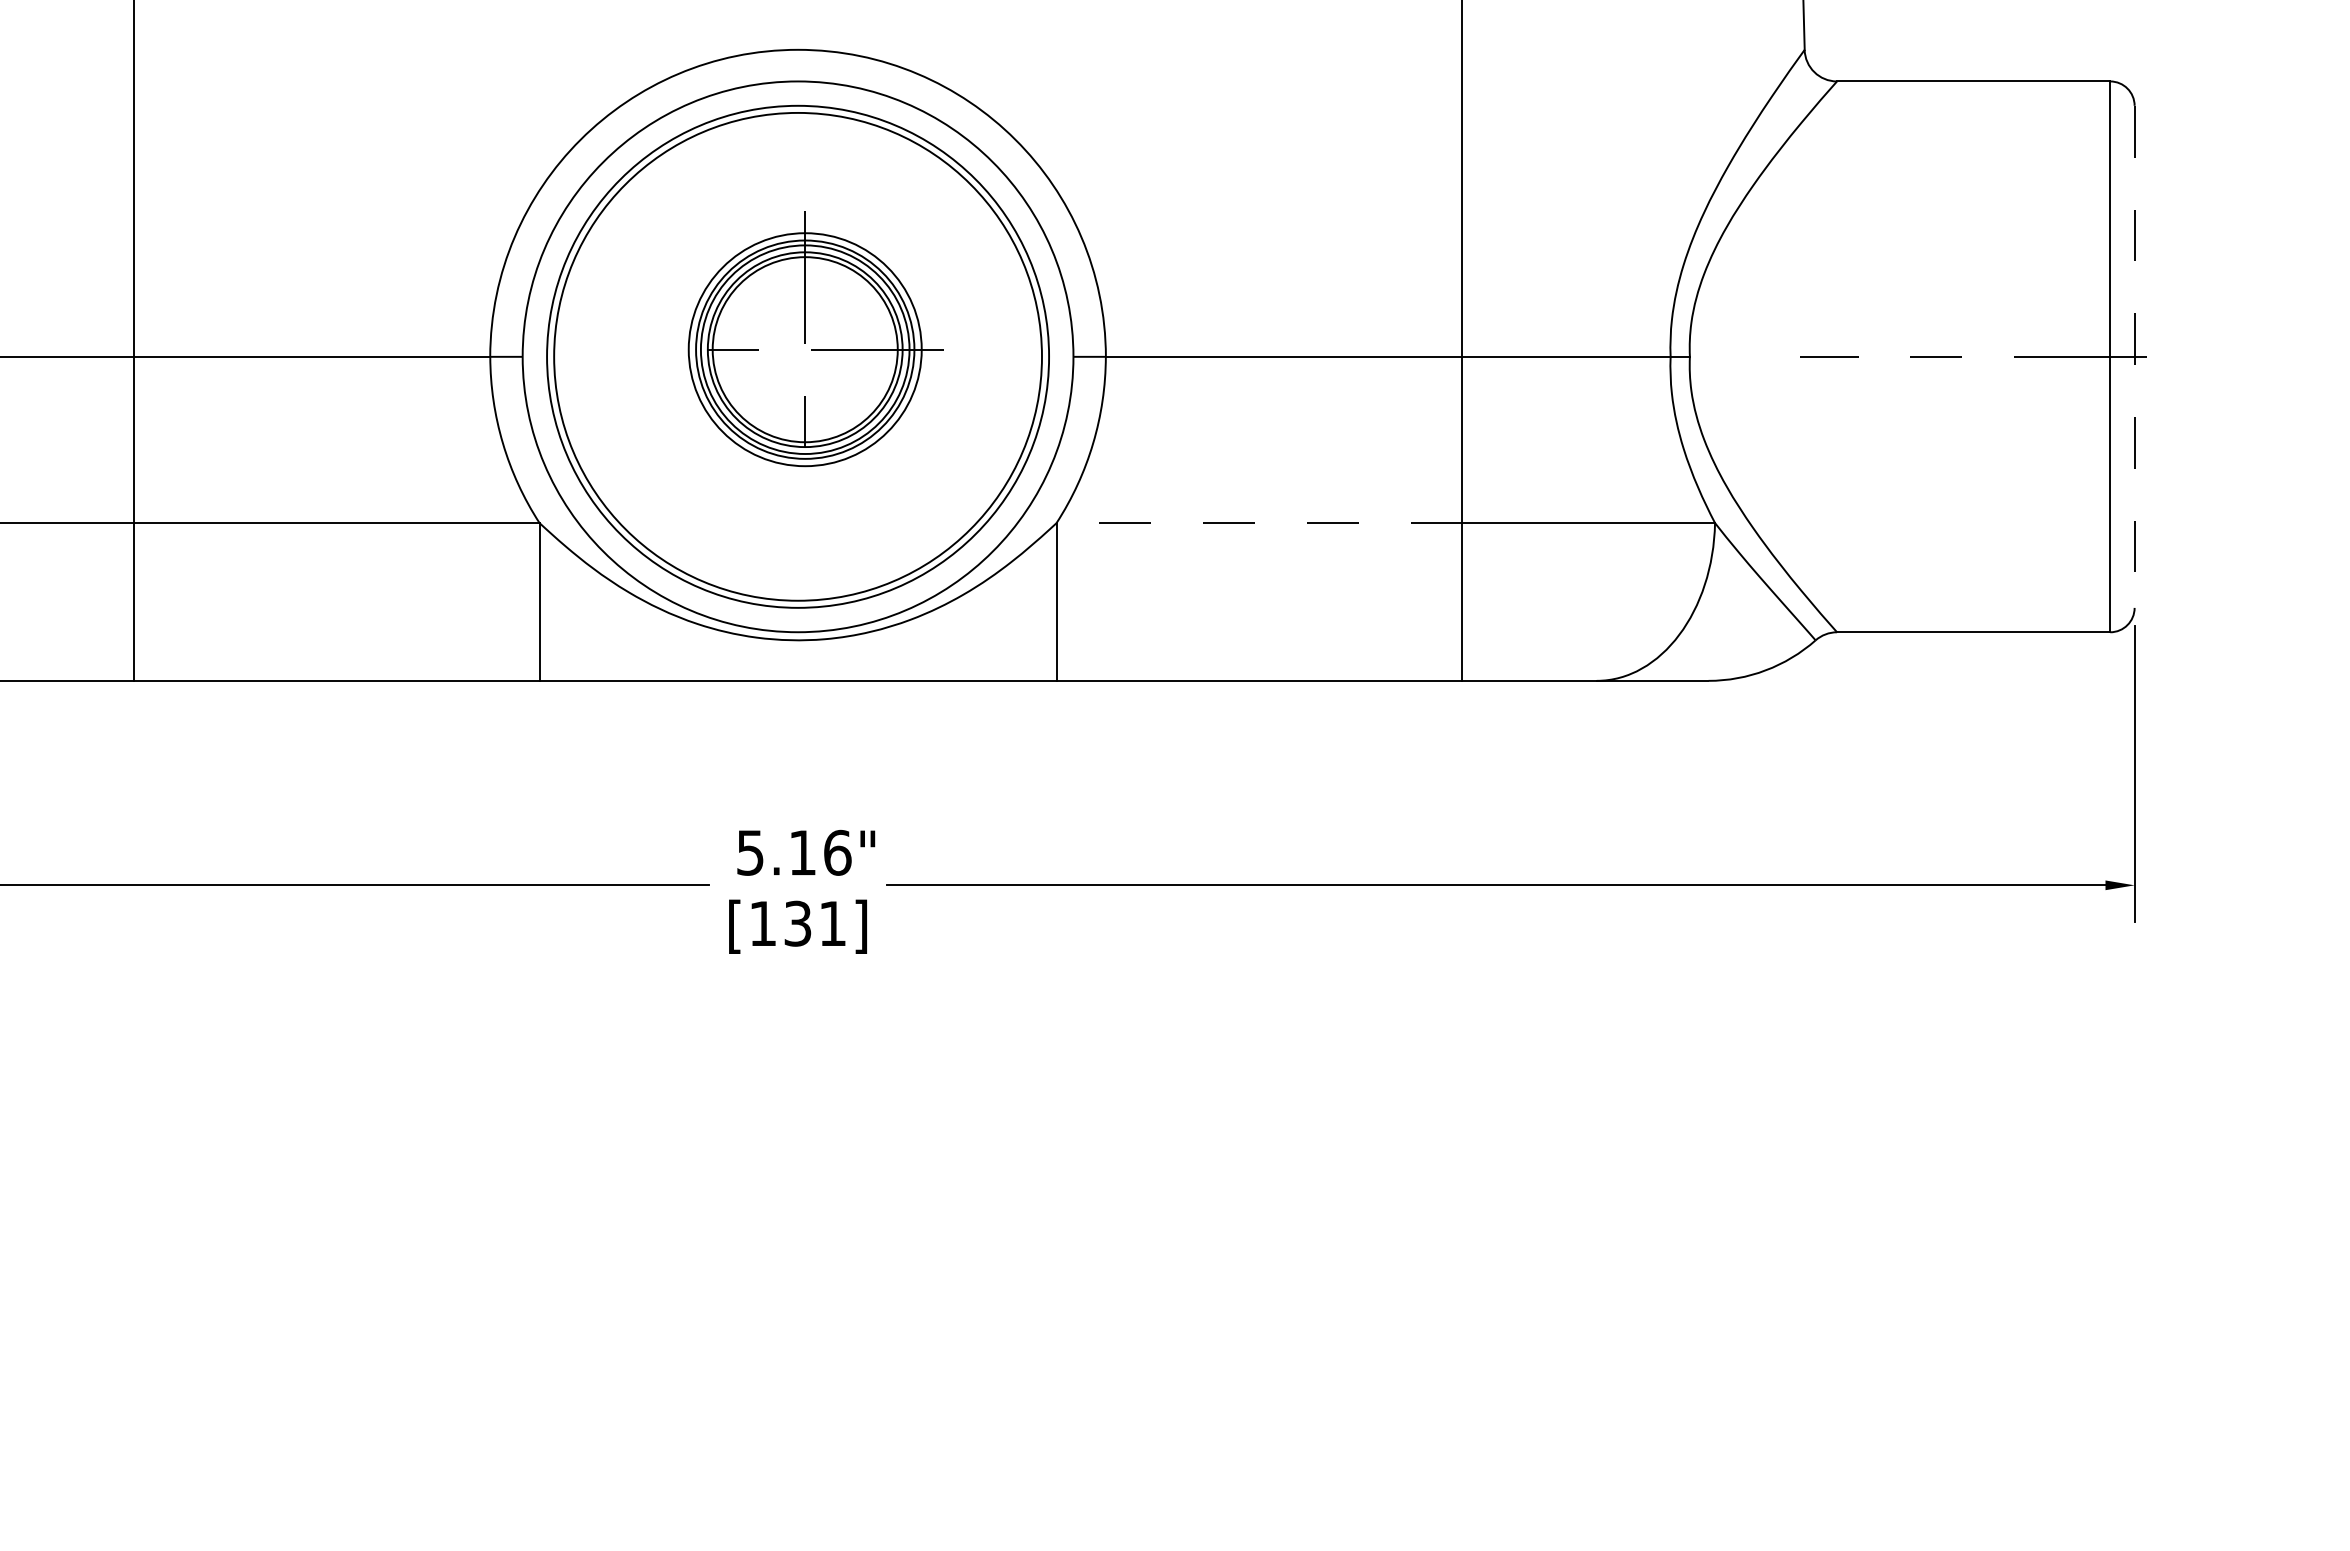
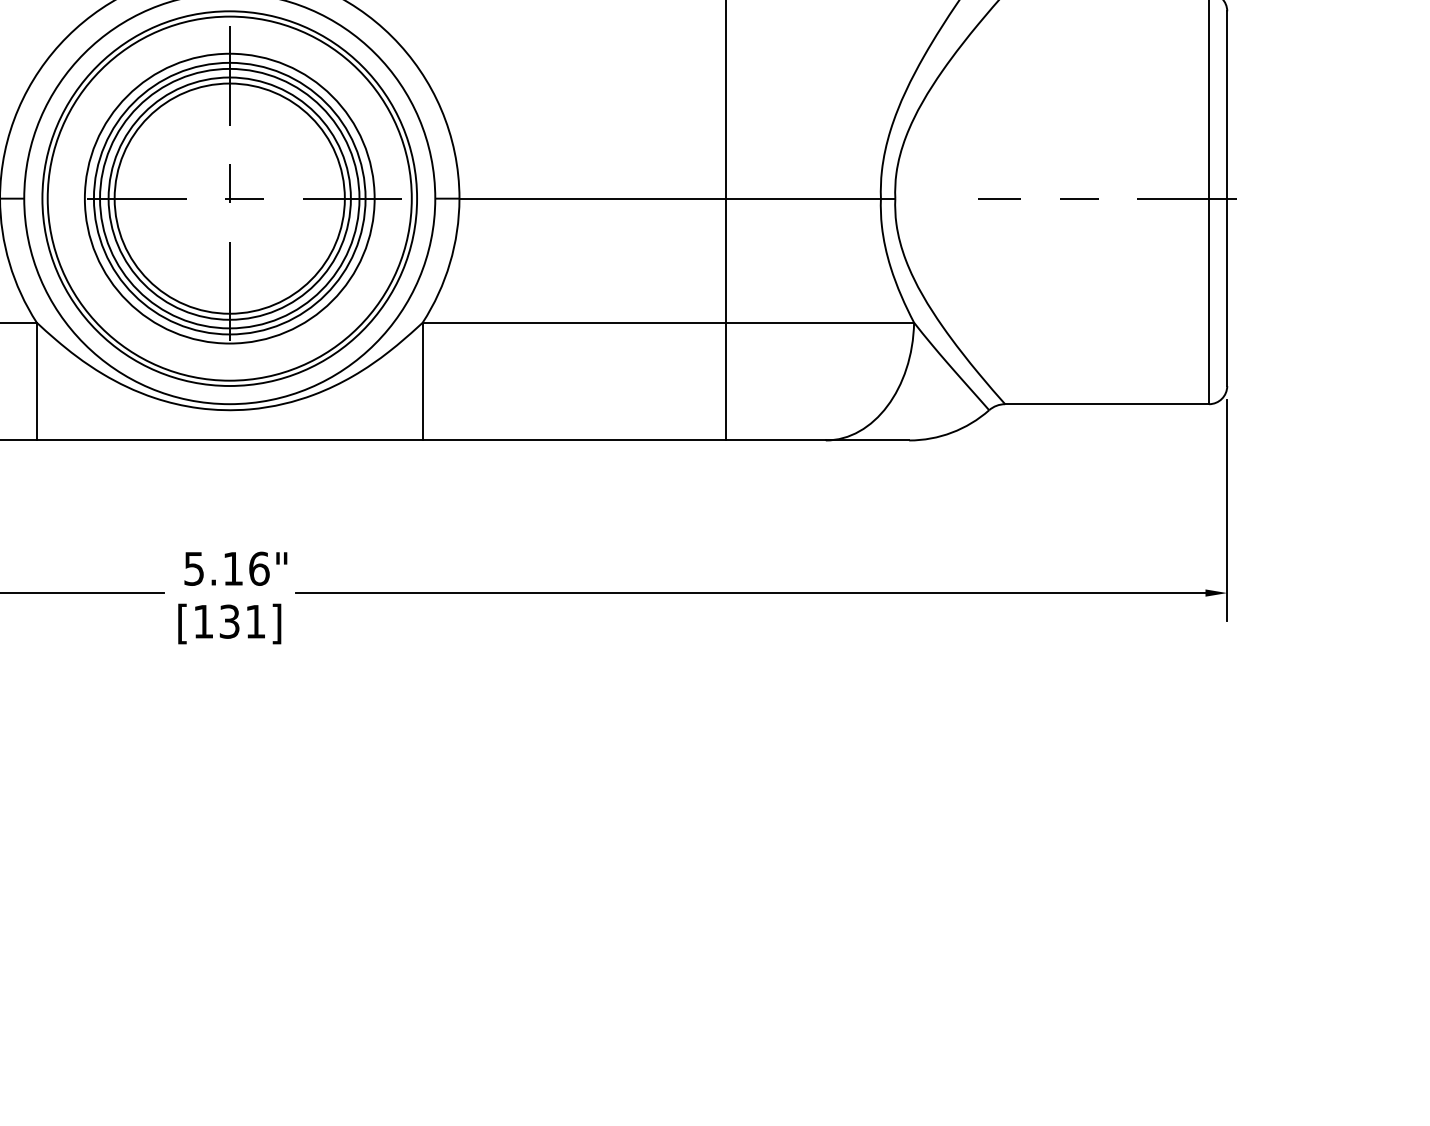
part: (815, 338) -> (242, 184), size x1.67
line: (2134, 357) -> (1227, 199), dashed -> solid
line: (1259, 523) -> (574, 323), dashed -> solid

